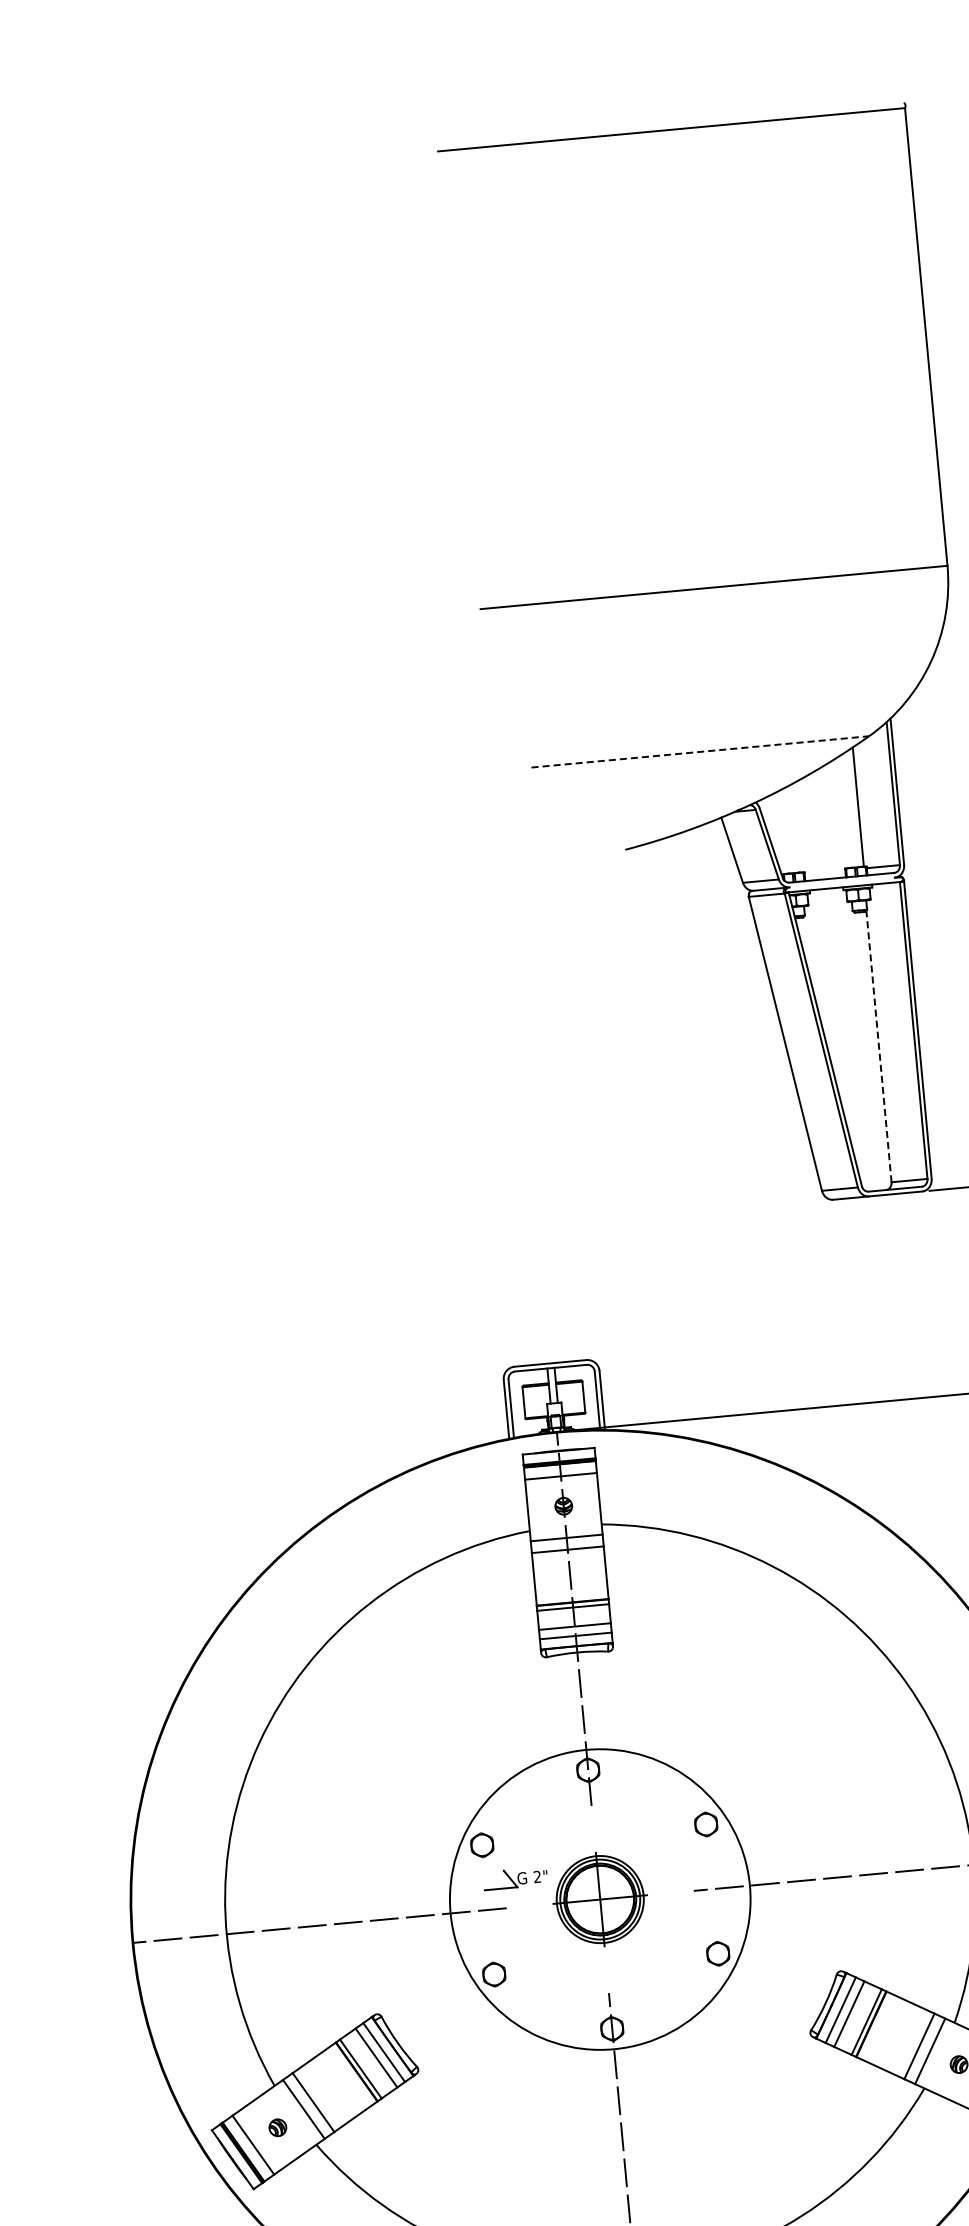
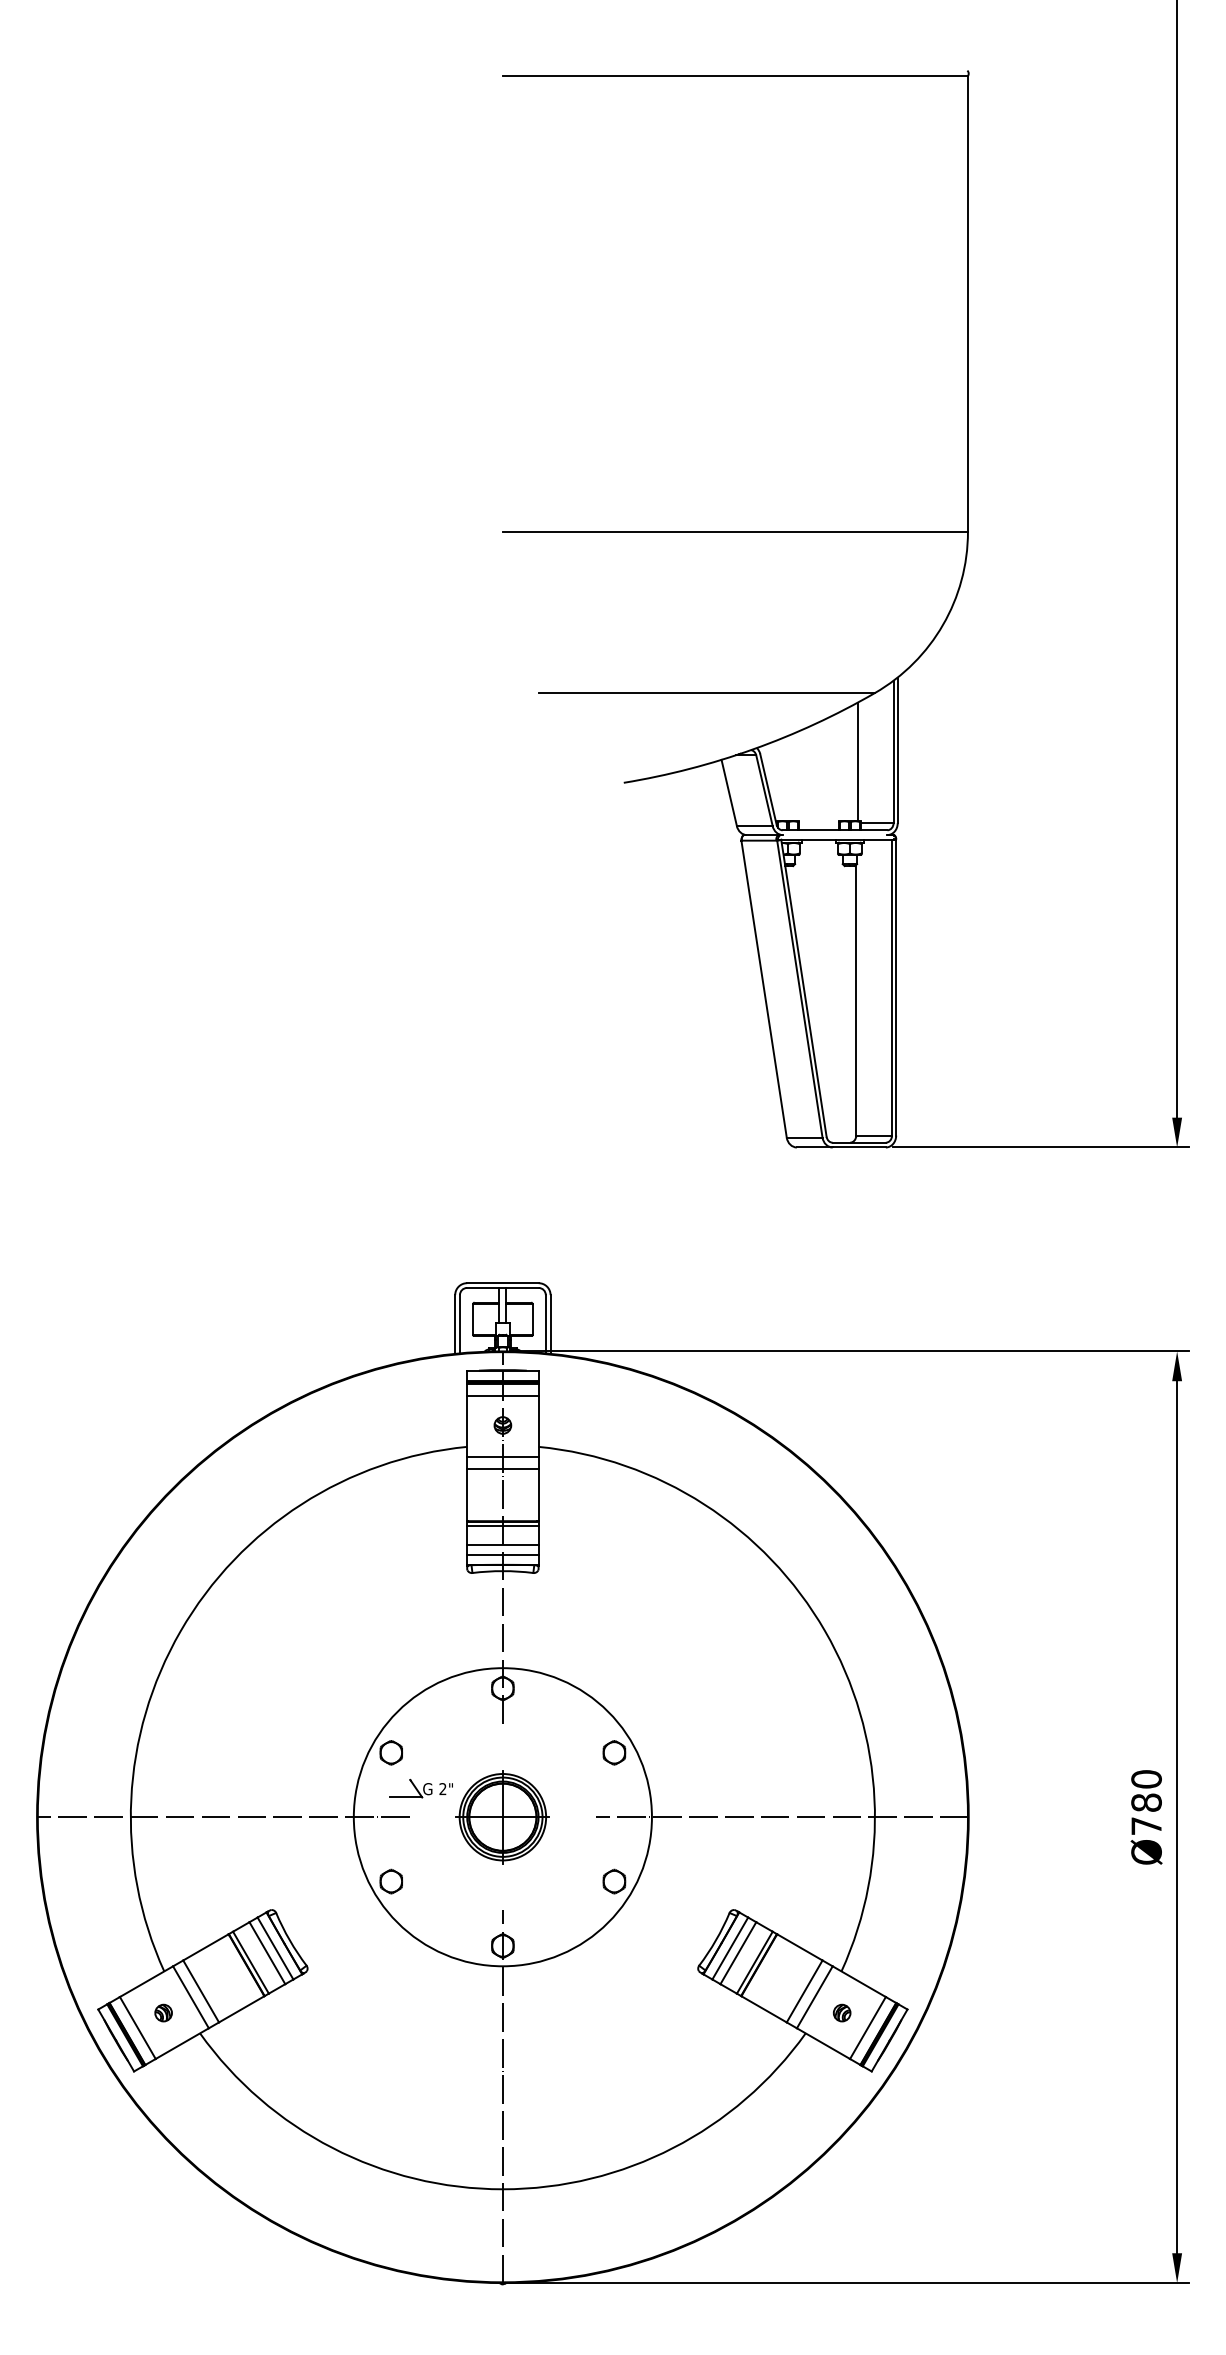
line: (701, 752) -> (707, 693), dashed -> solid
line: (879, 1045) -> (856, 999), dashed -> solid

